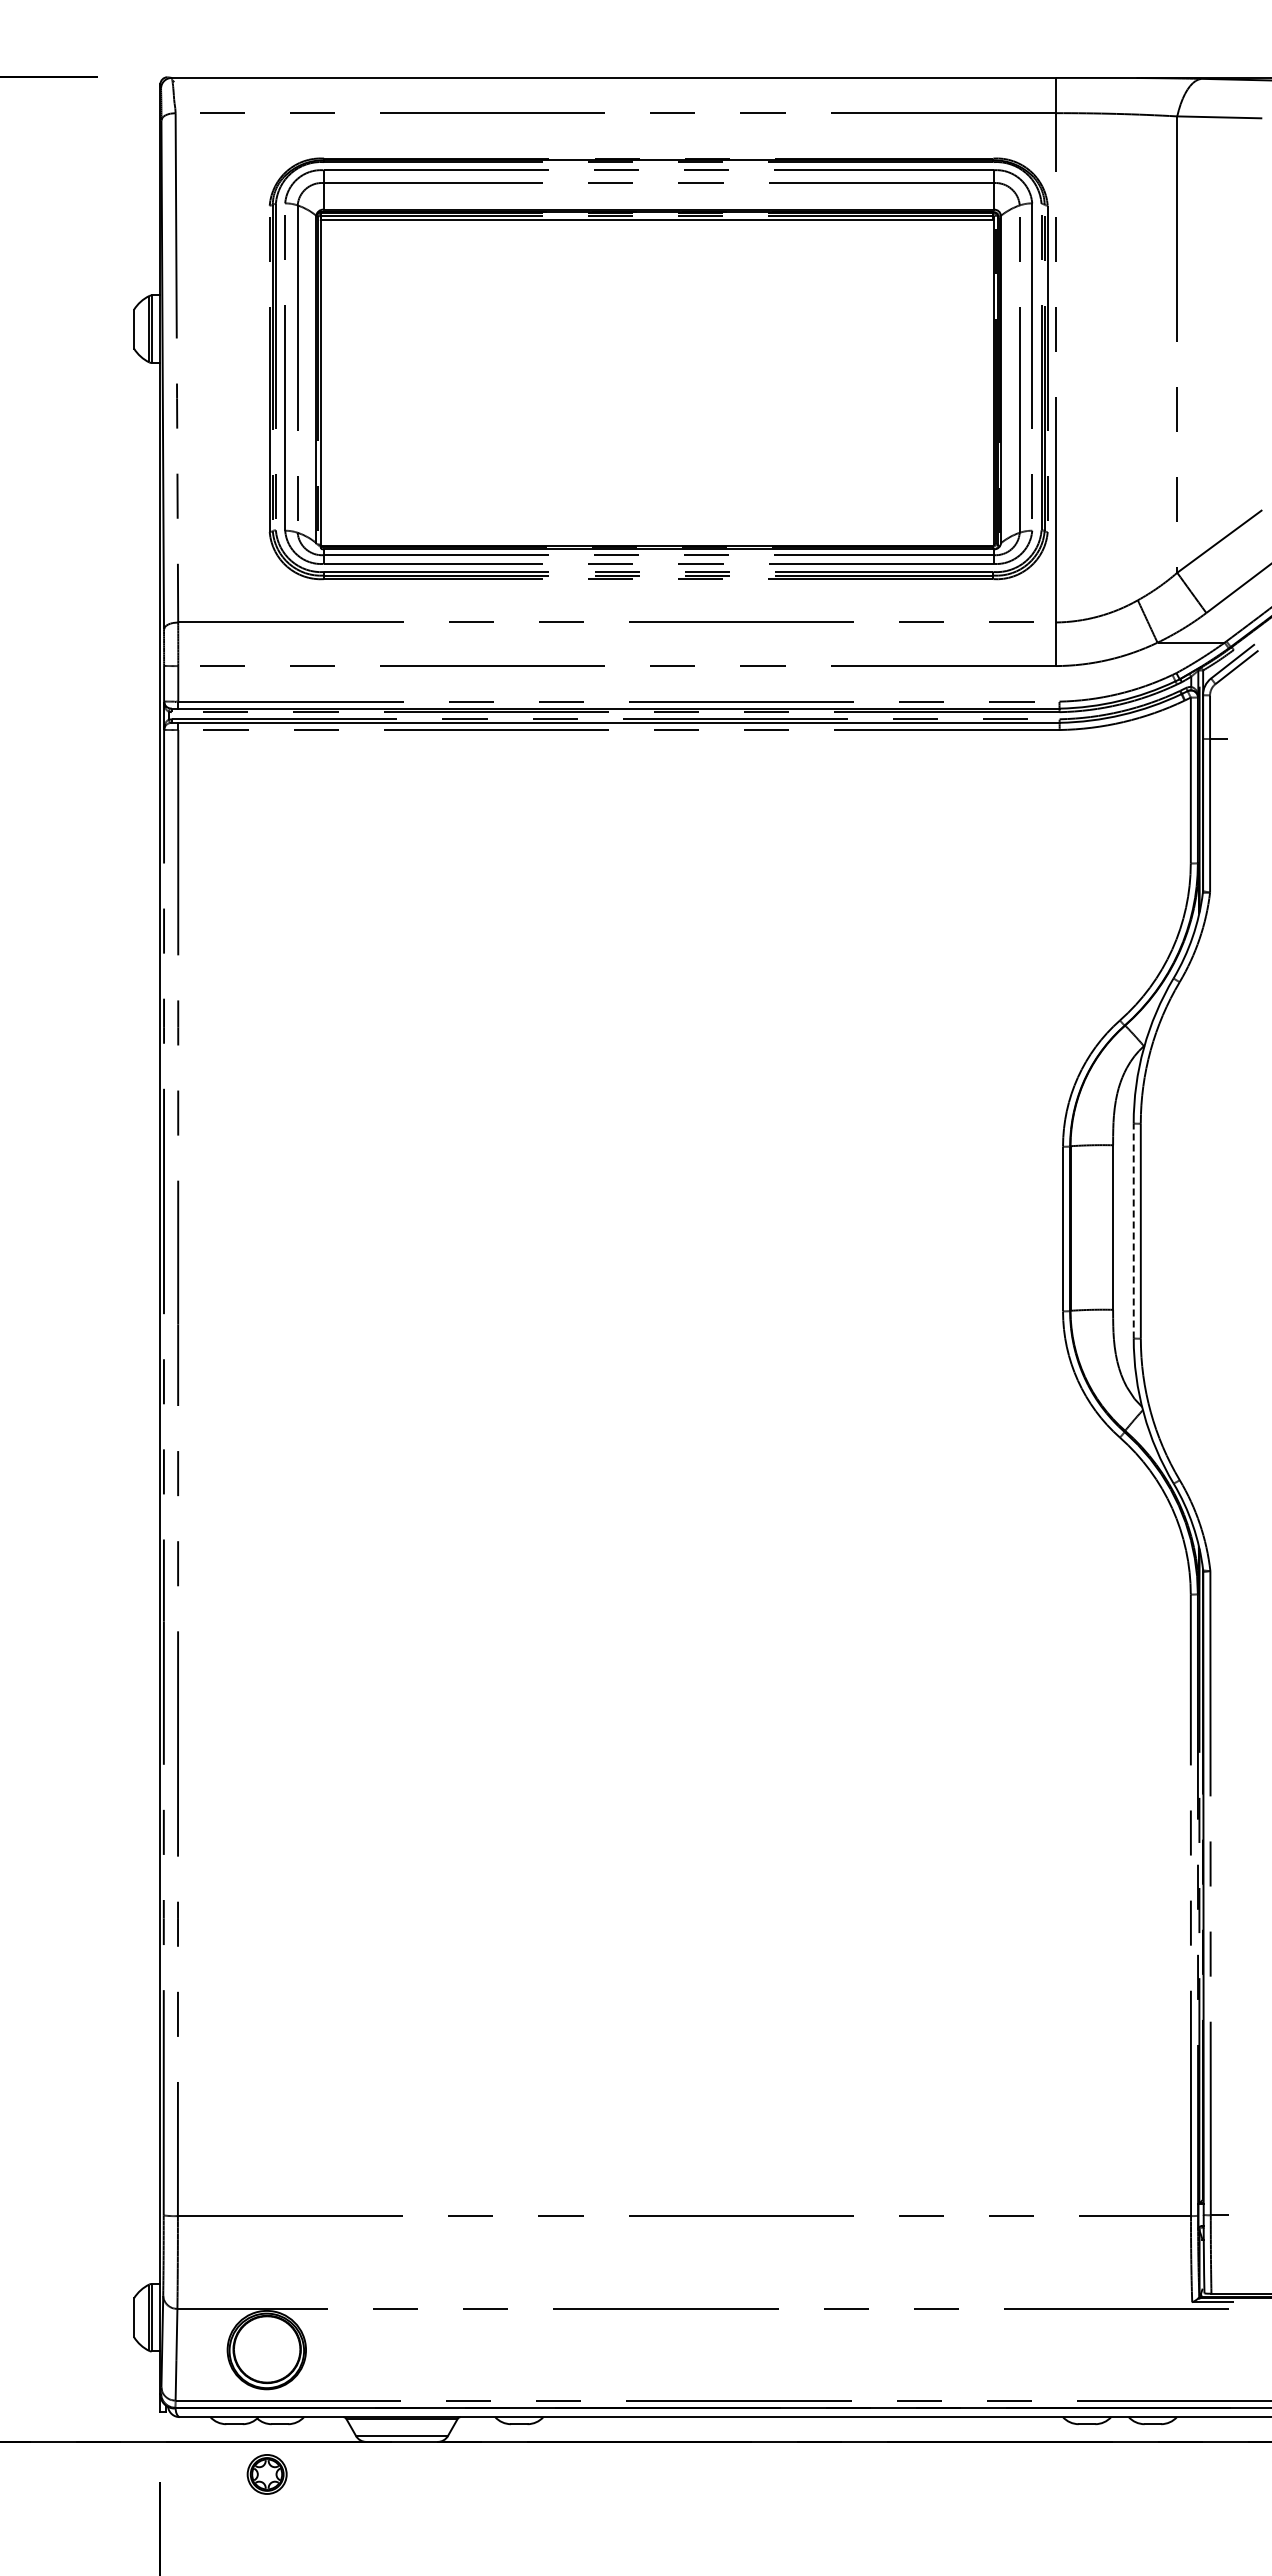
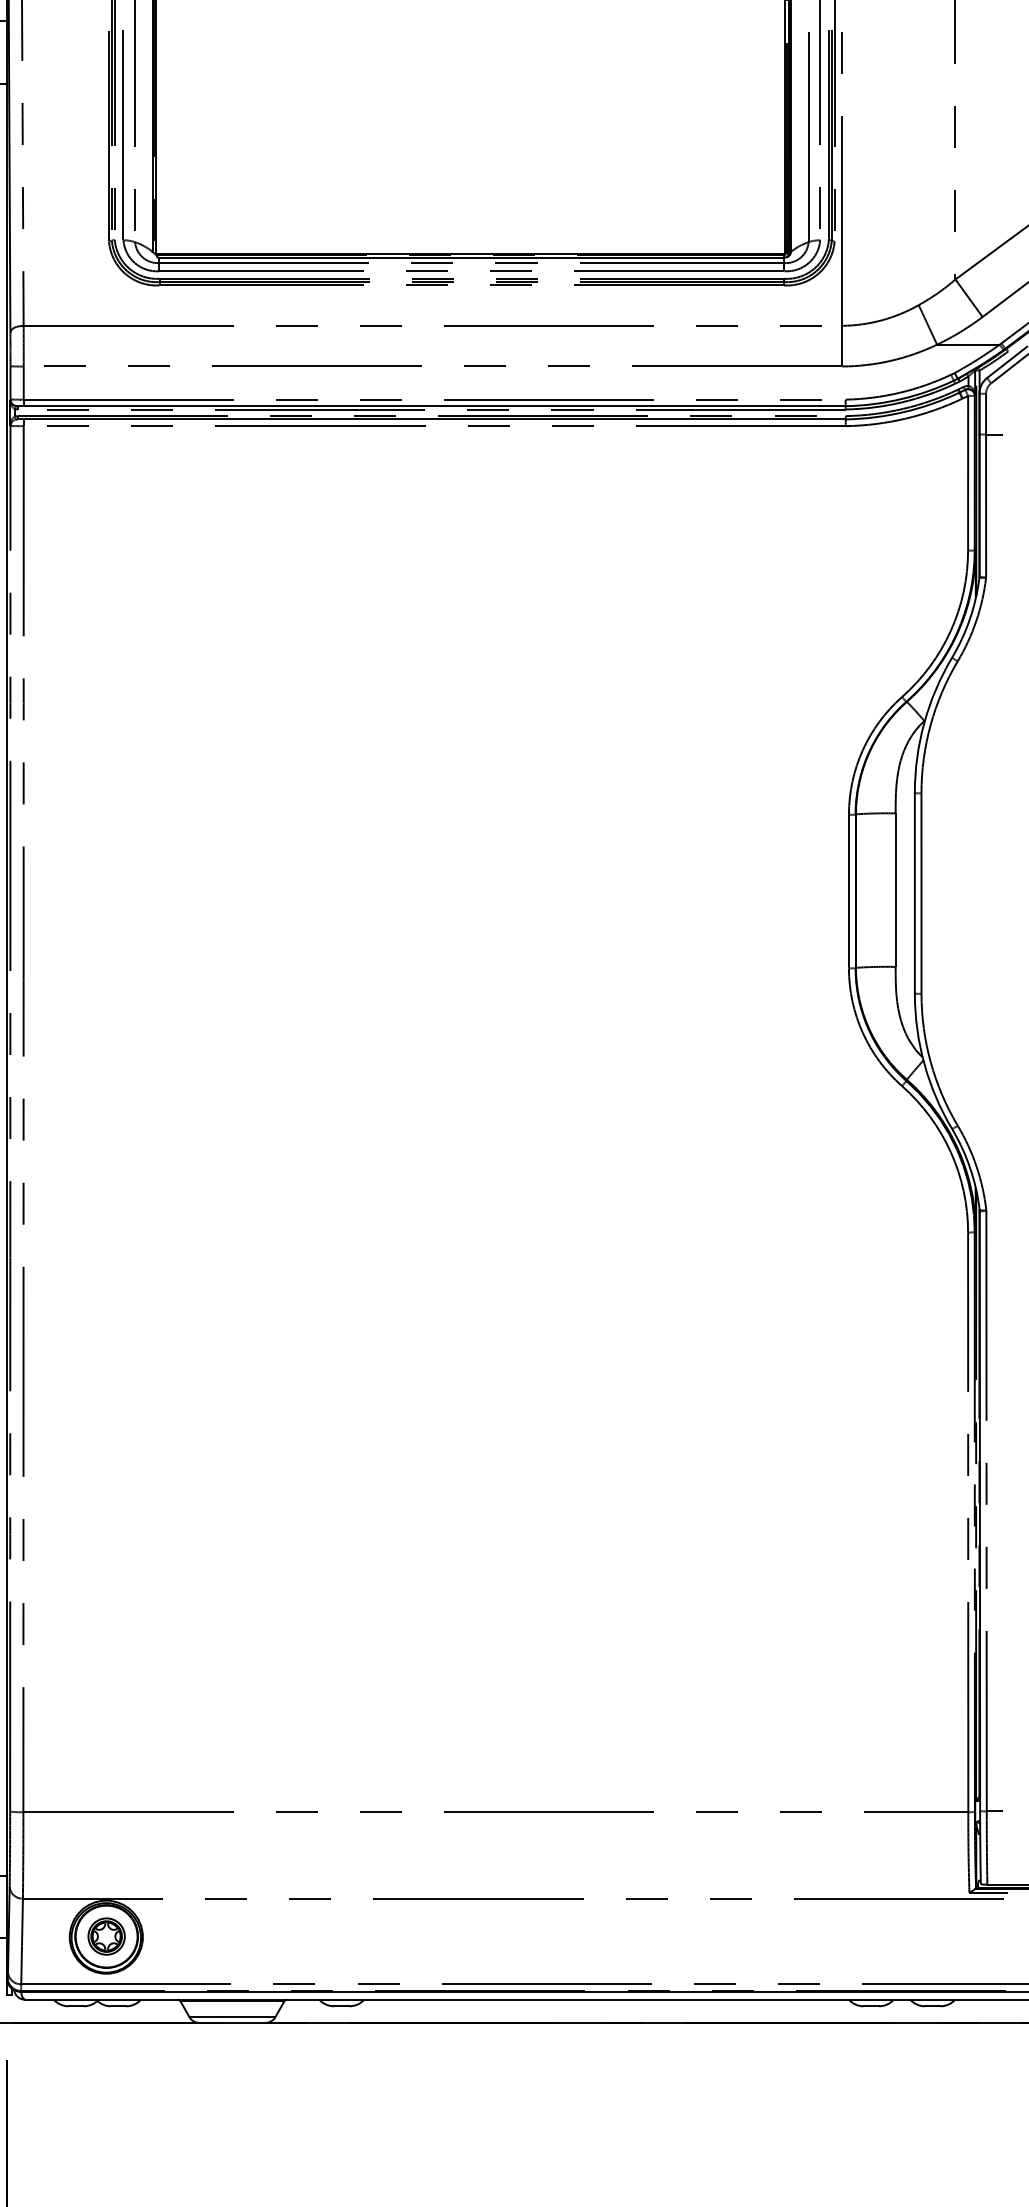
line: (1133, 1230) -> (914, 892), dashed -> solid
part: (266, 2474) -> (106, 1936), moved

